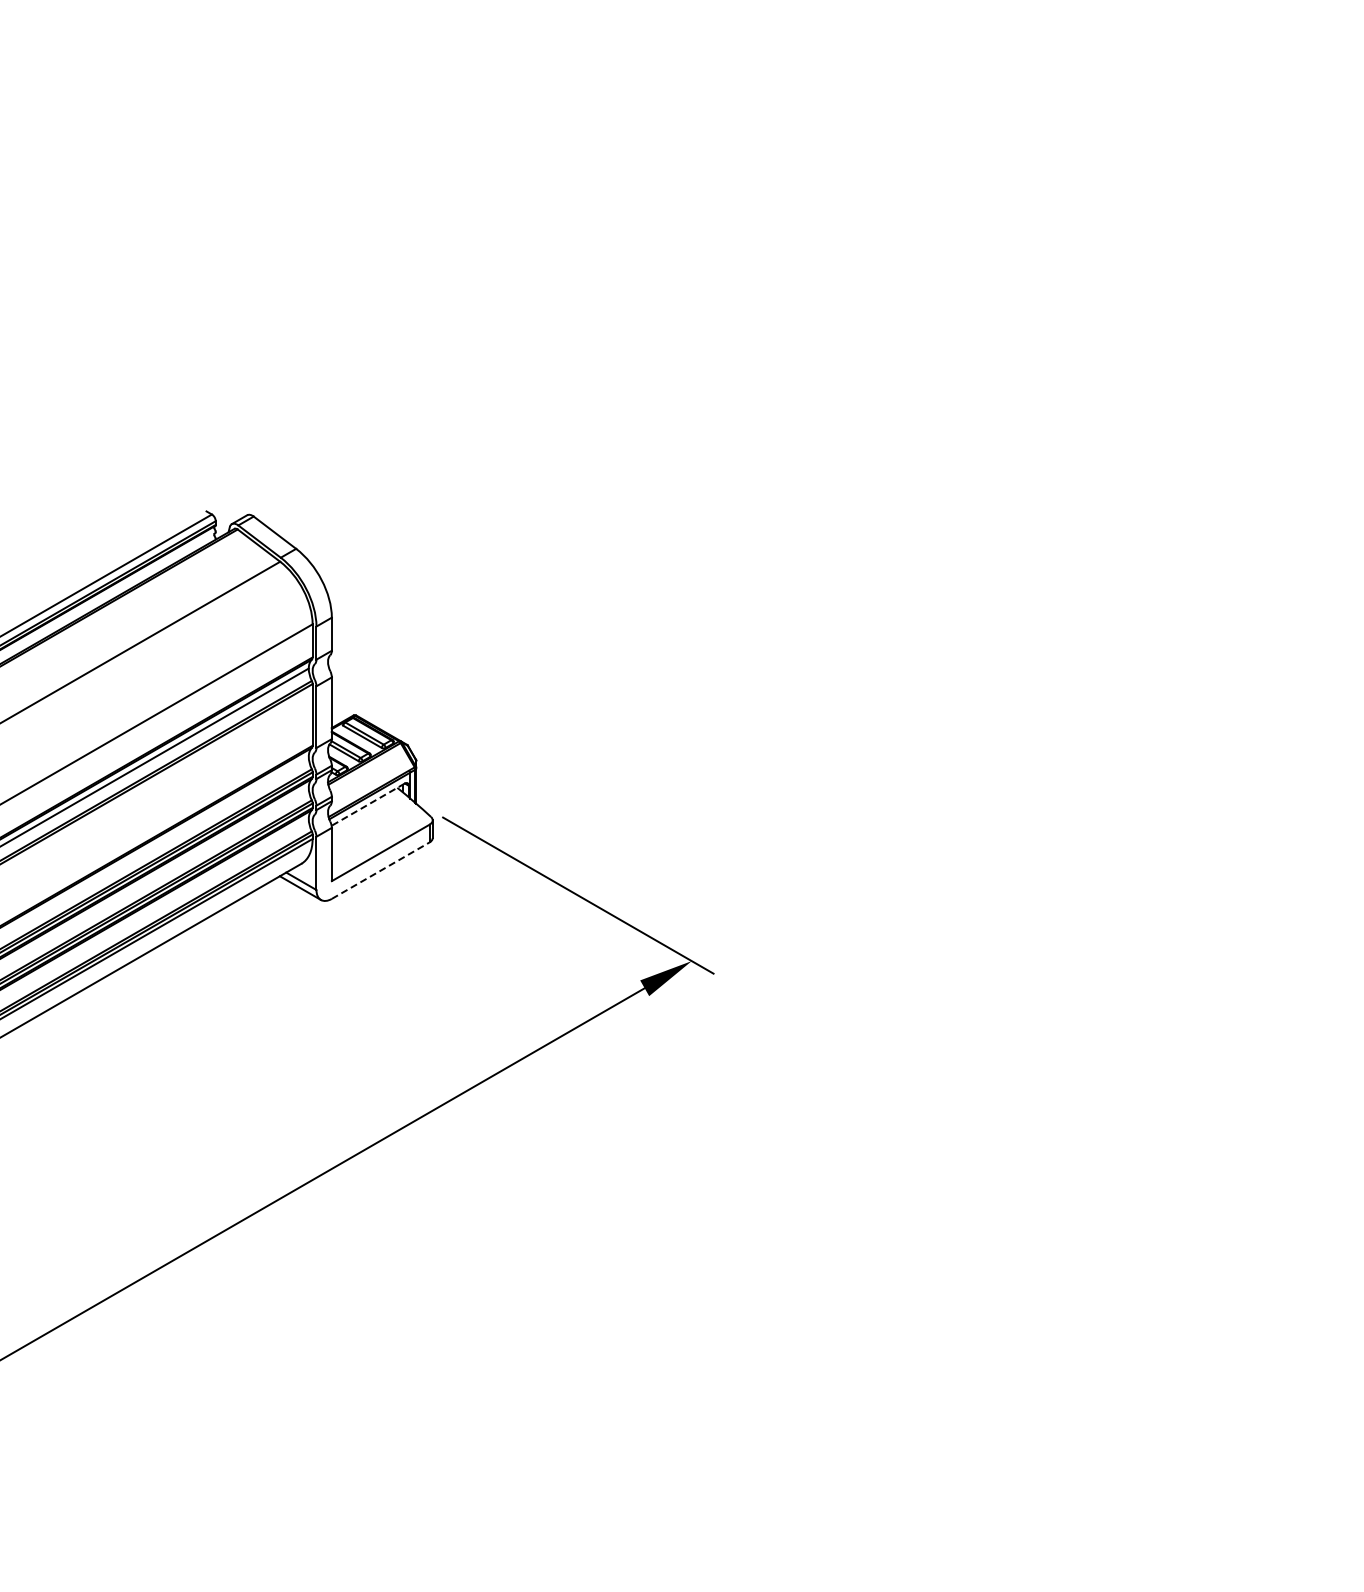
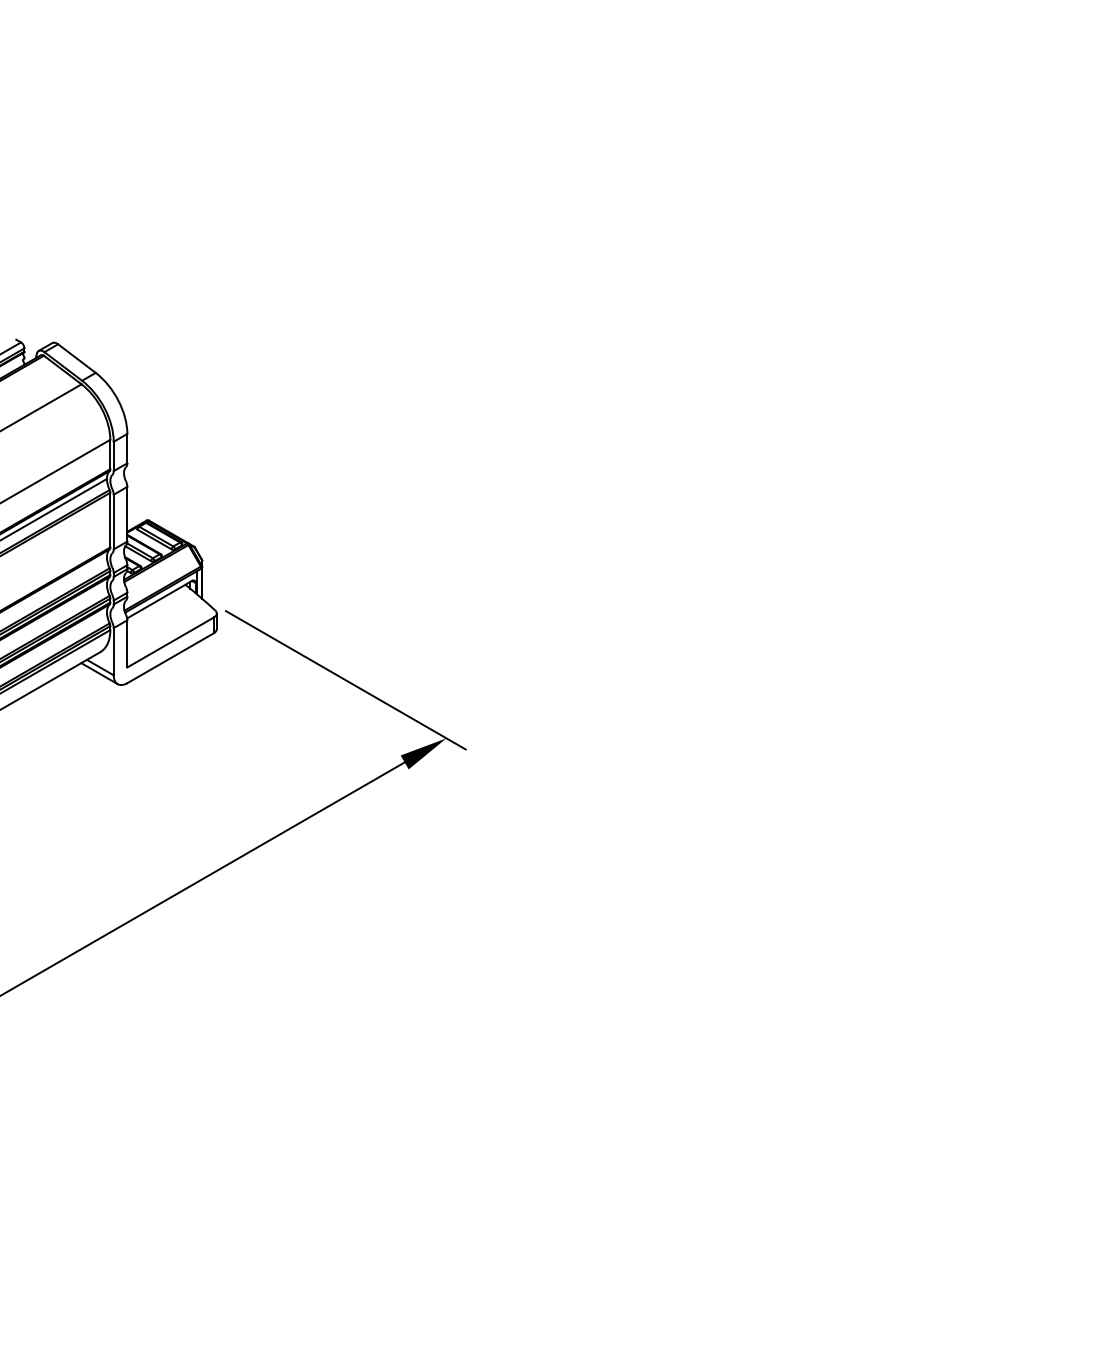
line: (367, 804) -> (158, 599), dashed -> solid
line: (381, 870) -> (171, 658), dashed -> solid

